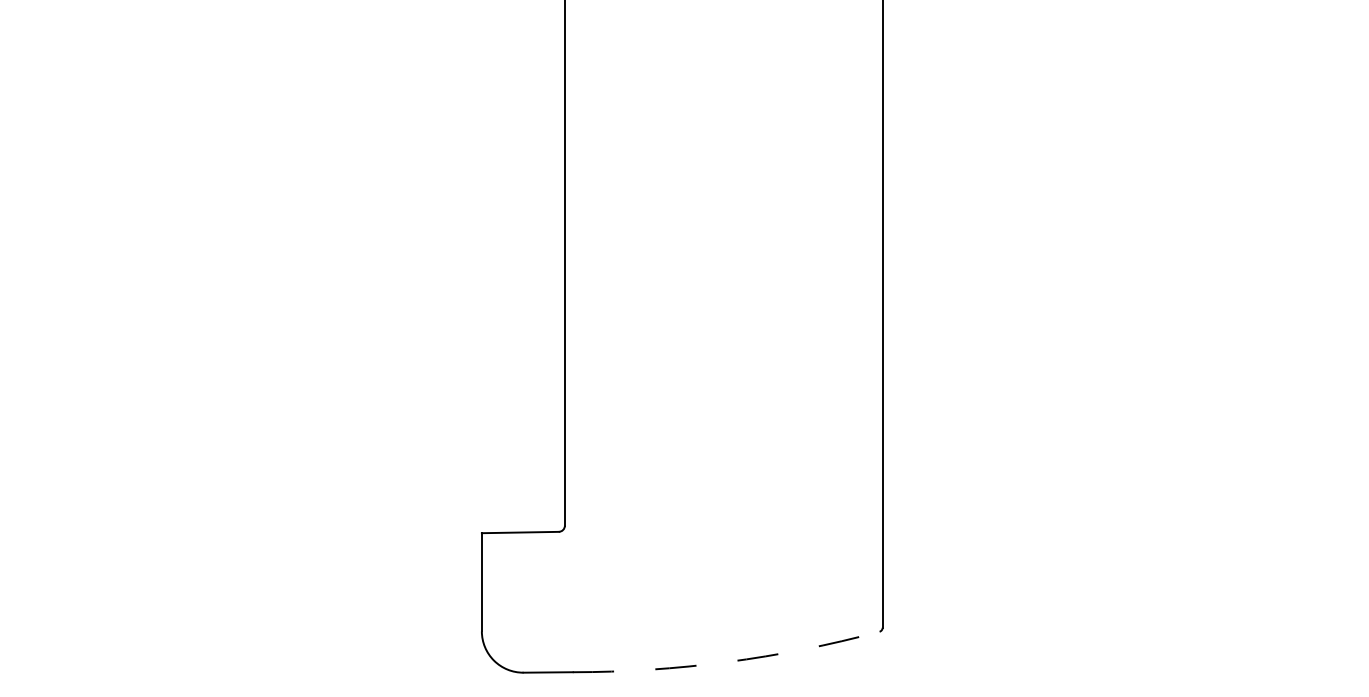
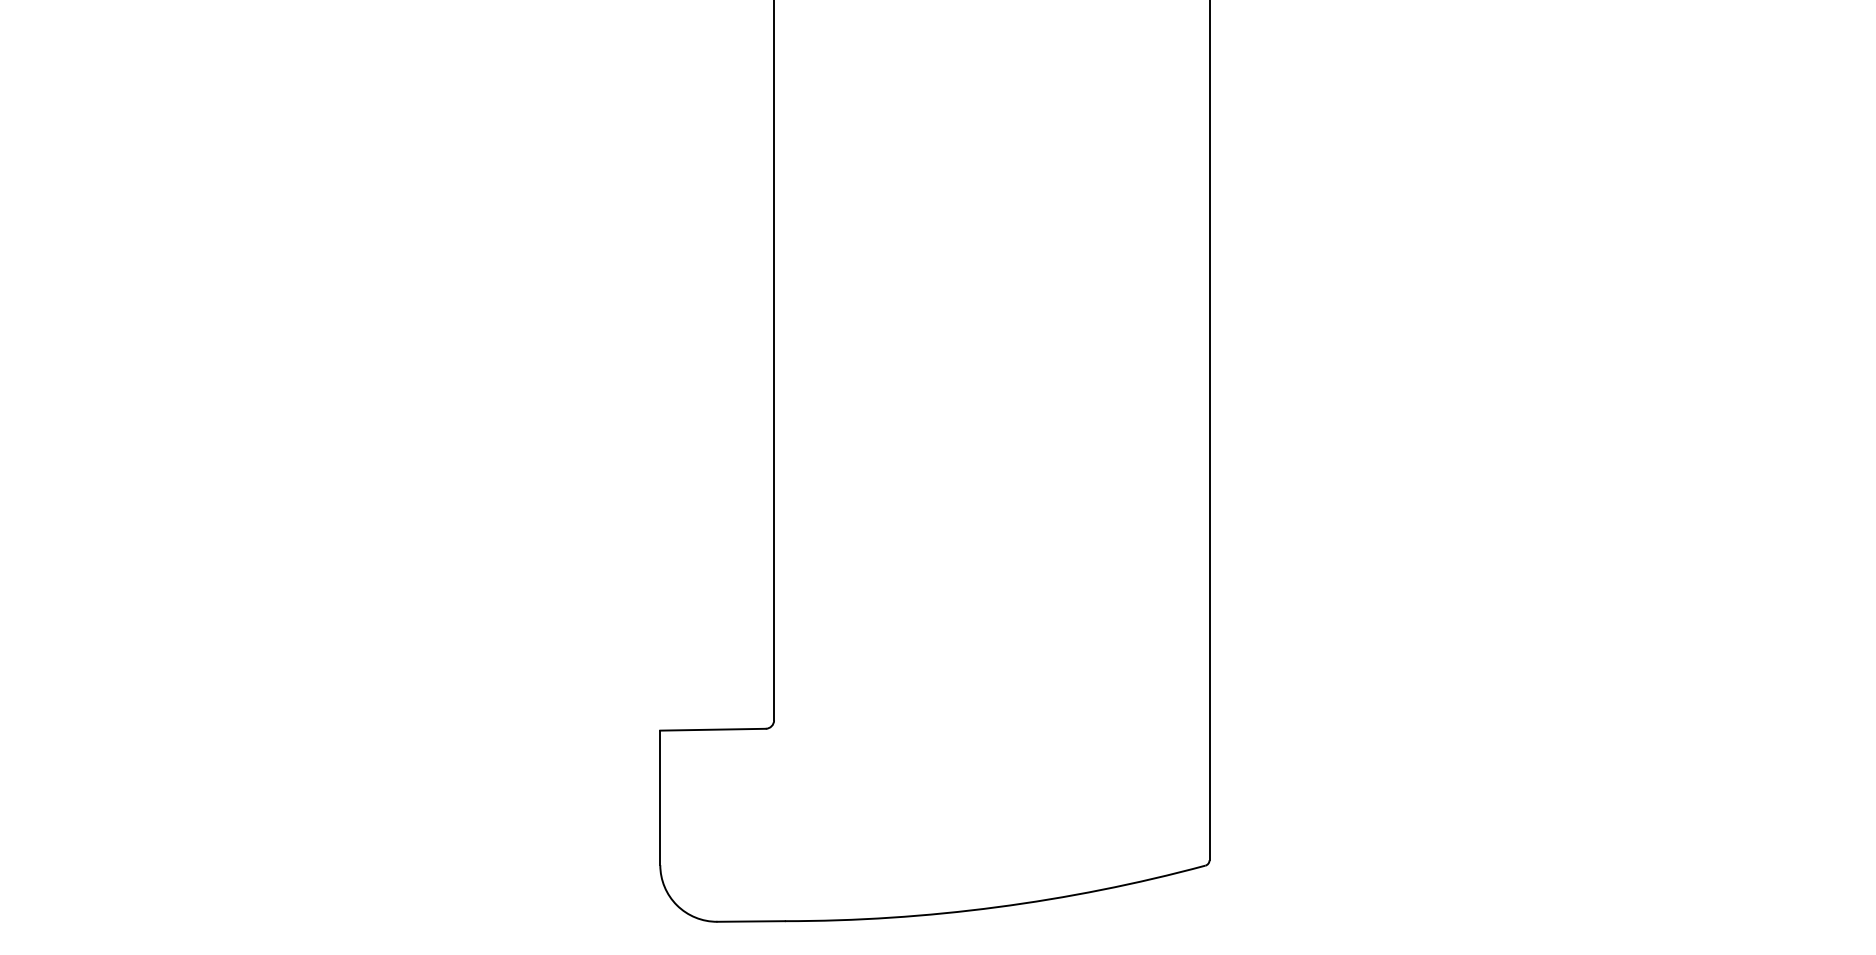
arc: (727, 662) -> (996, 907), dashed -> solid

